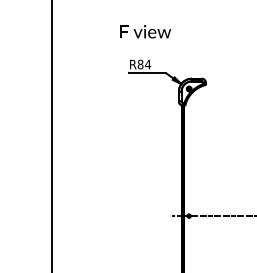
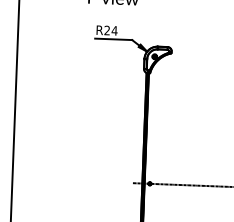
text: (140, 64) -> (107, 30), R84 -> R24

